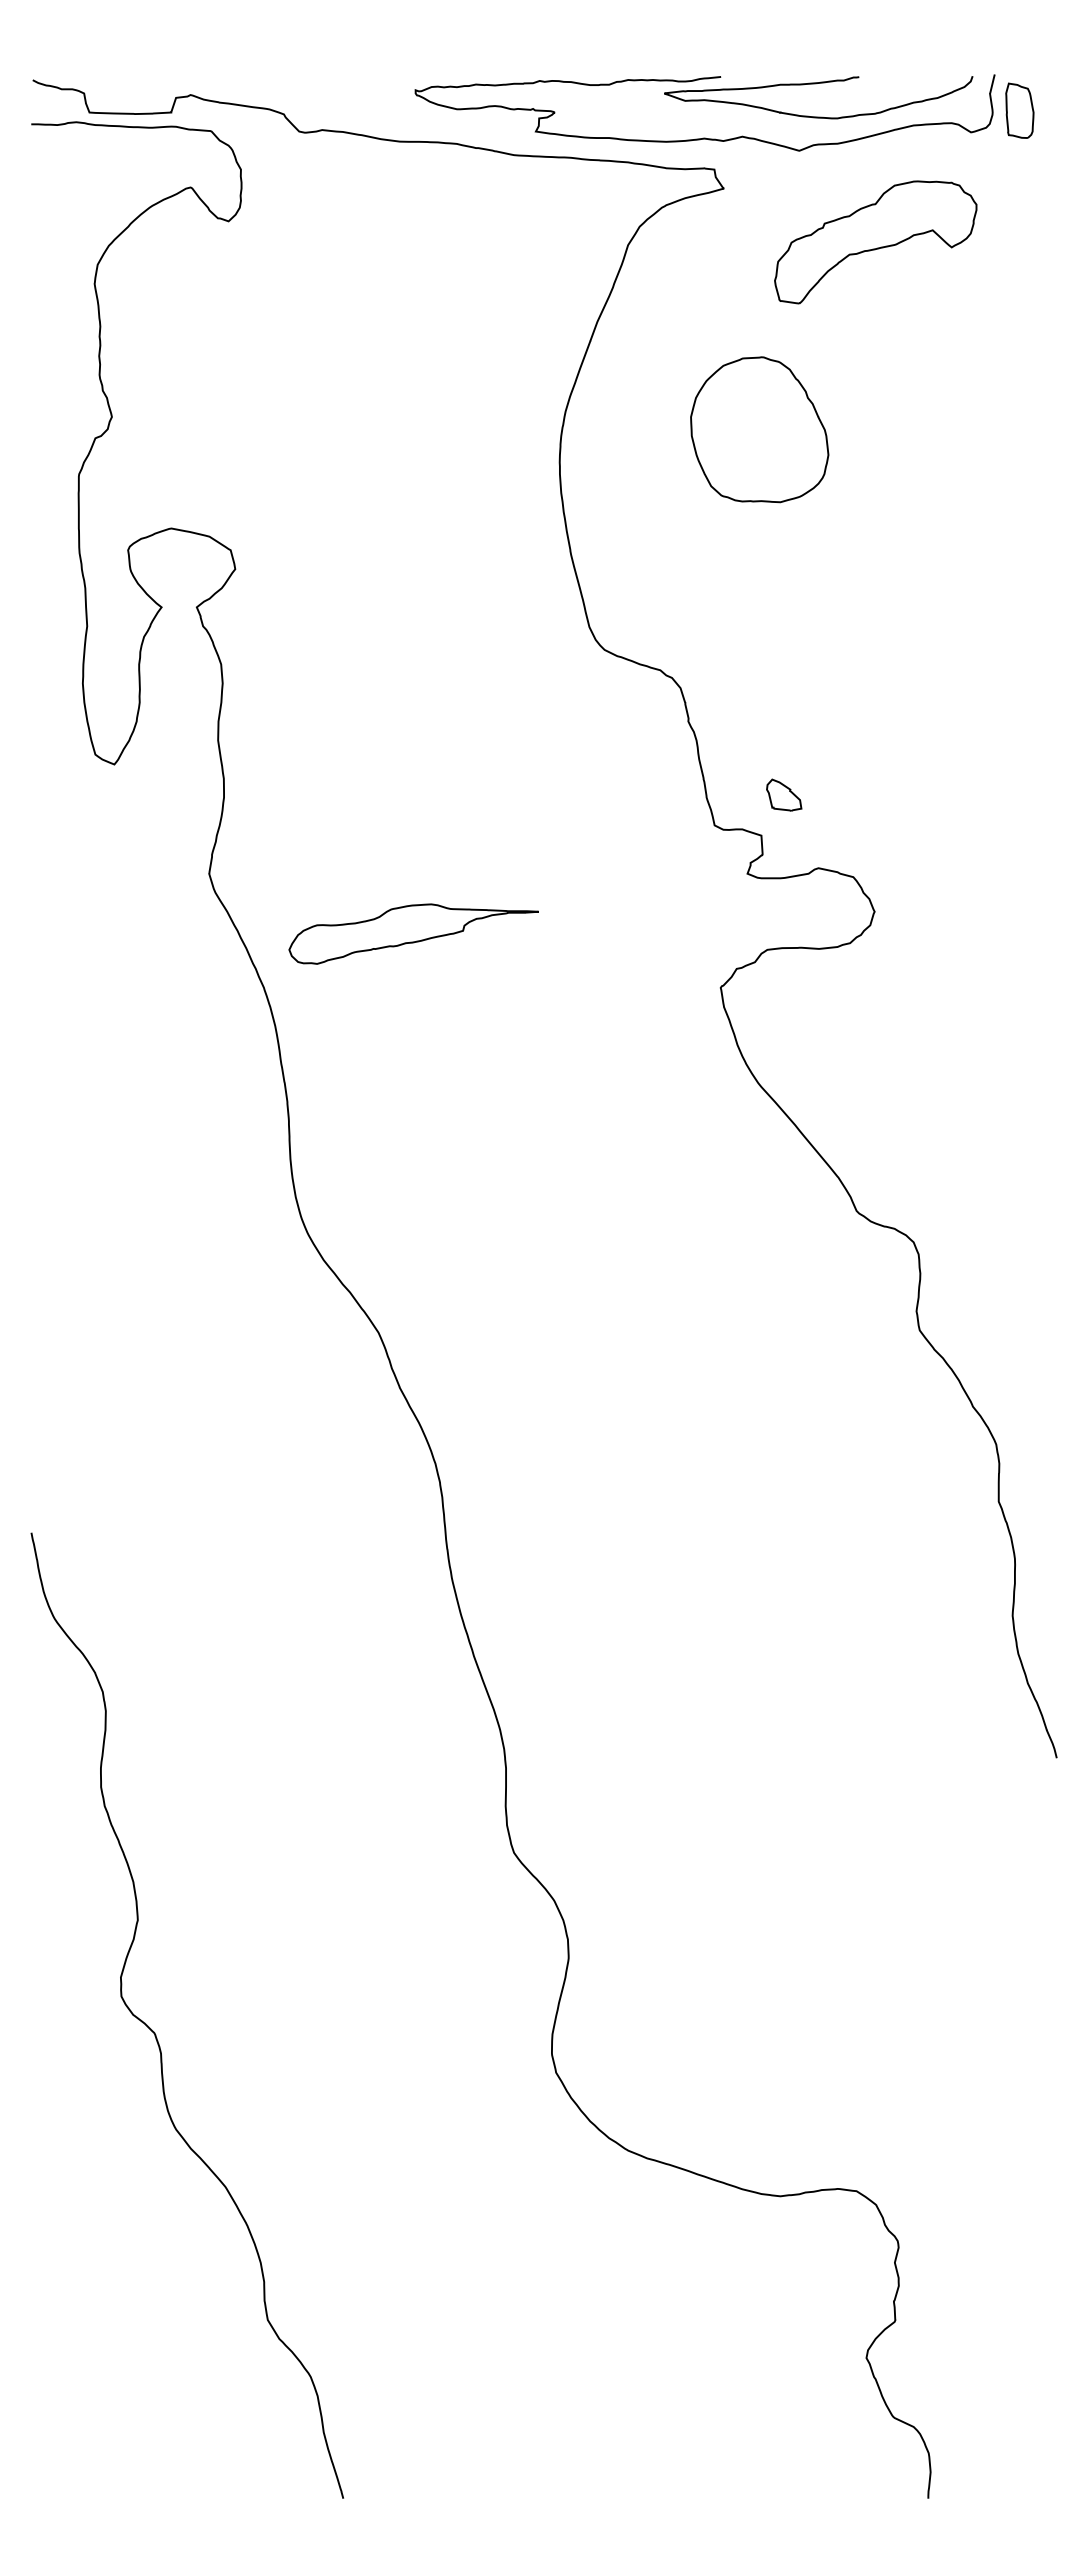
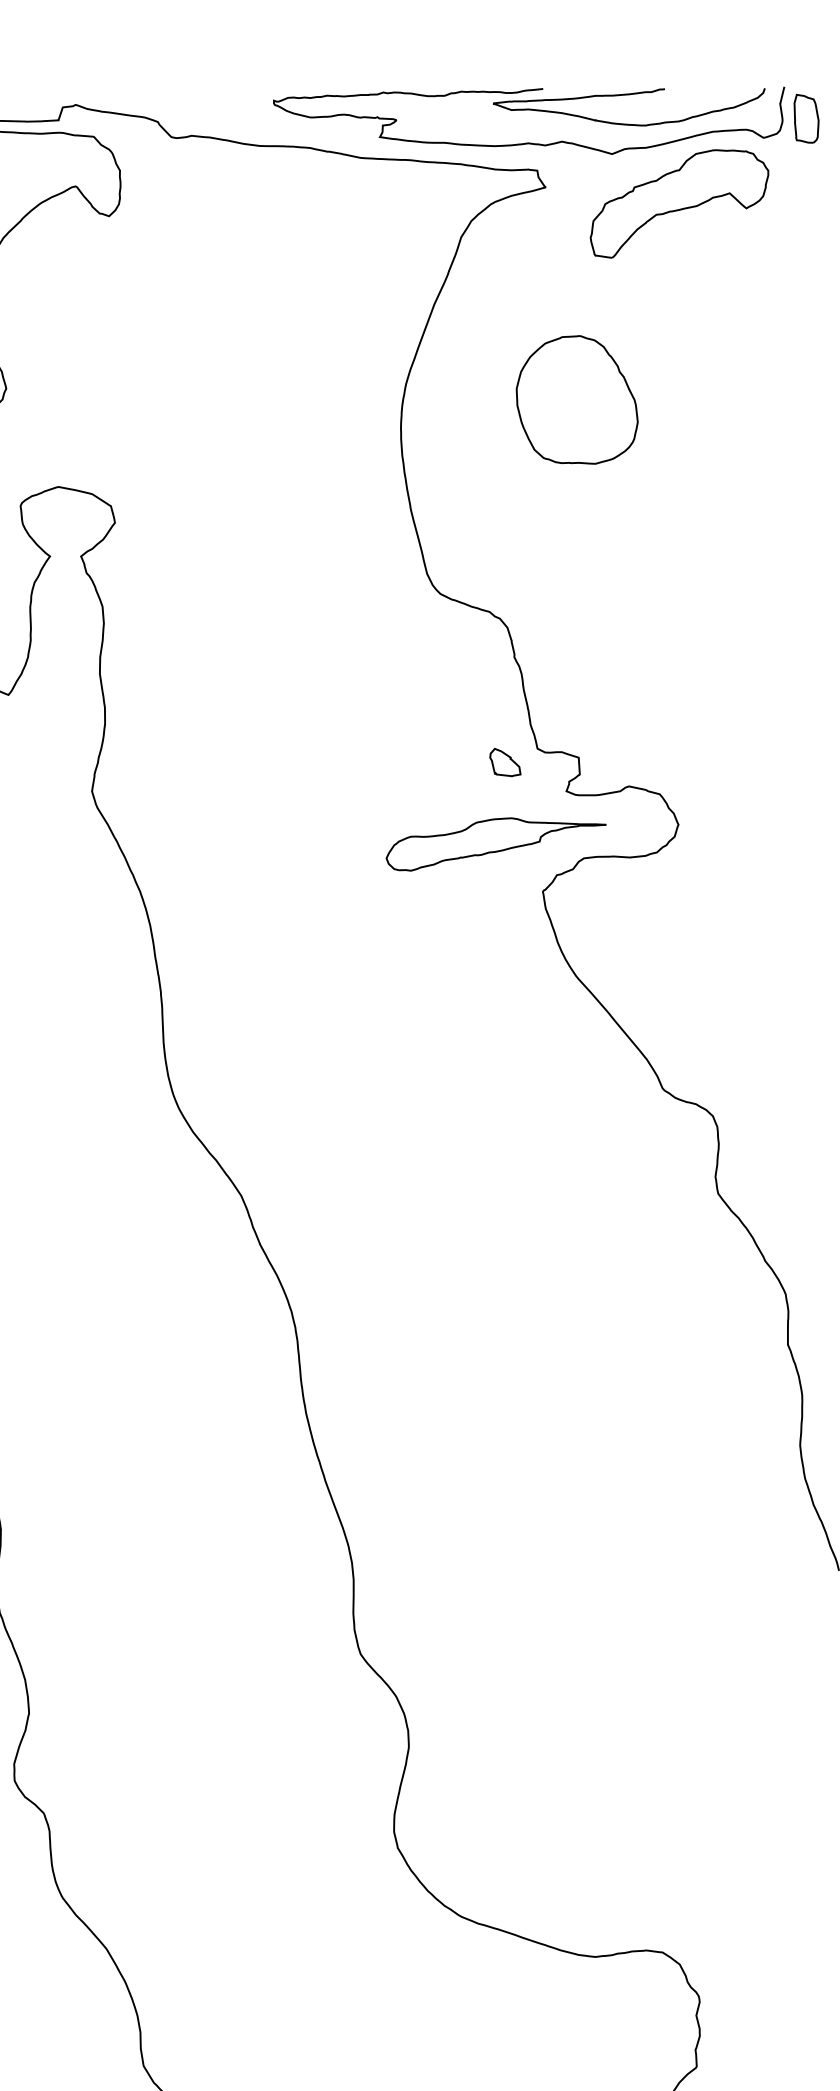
part: (875, 242) -> (679, 204), moved
part: (784, 794) -> (505, 761), moved
part: (413, 933) -> (495, 843), moved

